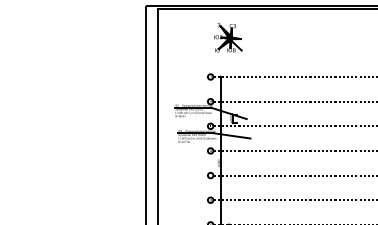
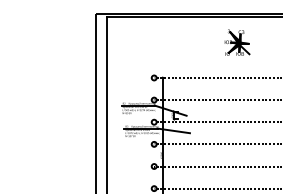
part: (228, 37) -> (237, 42), moved

